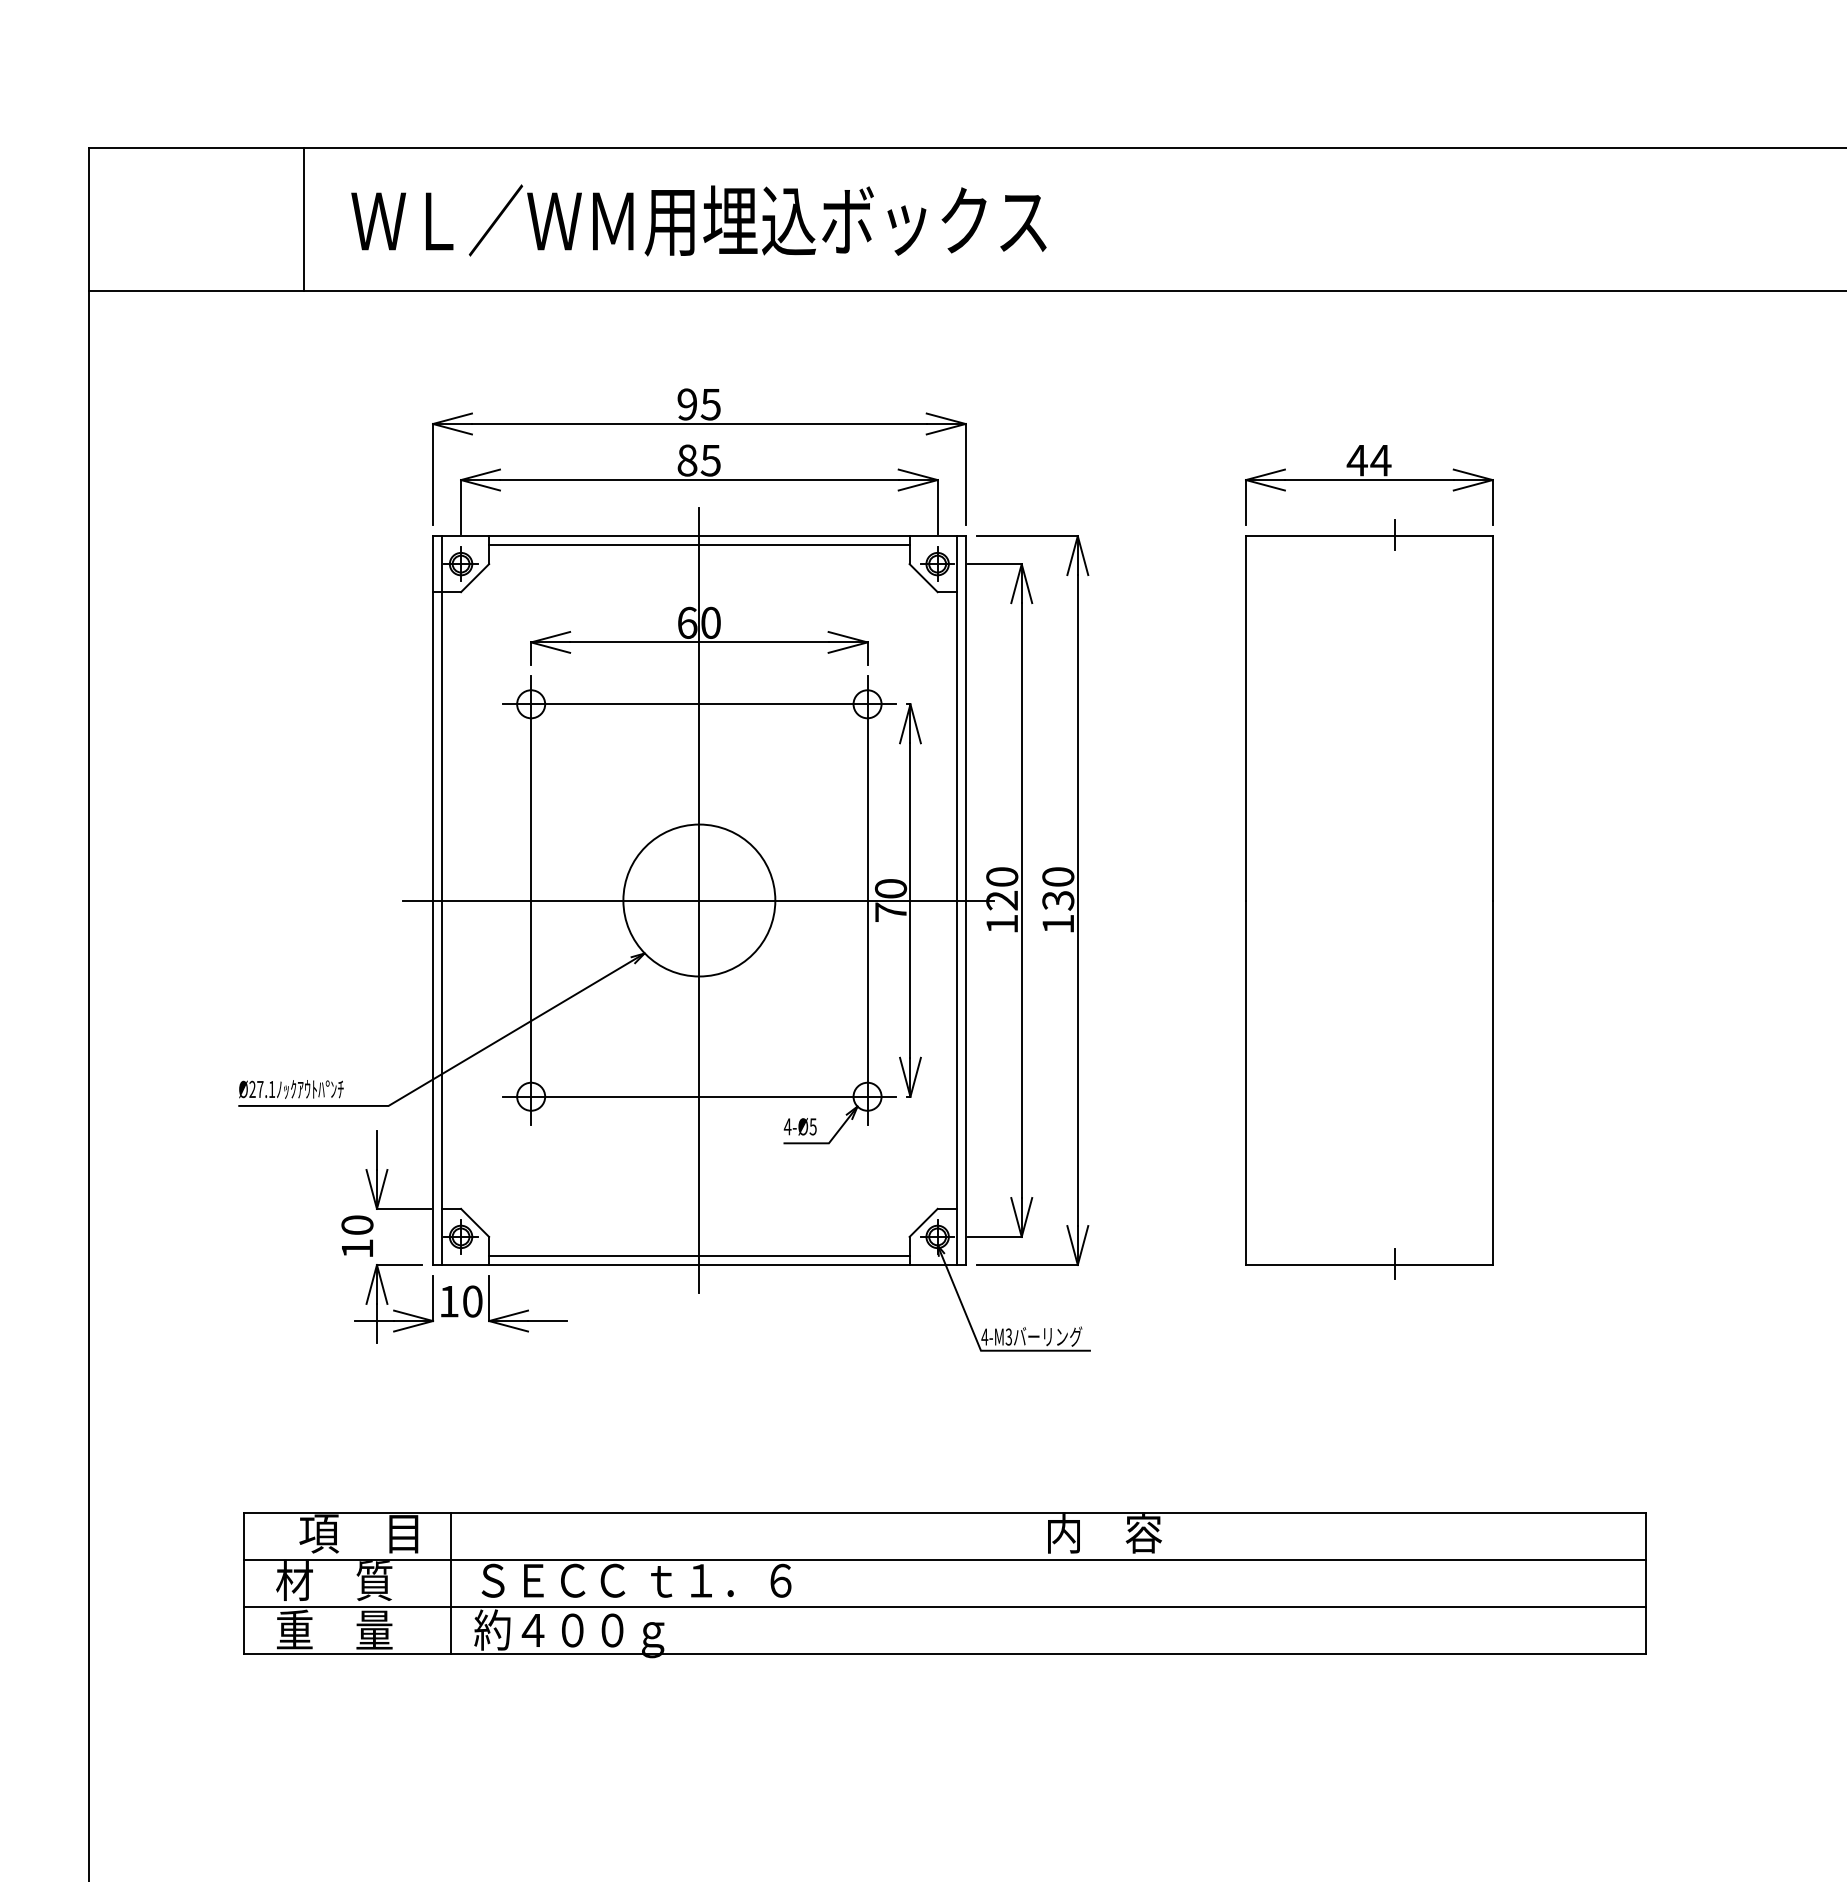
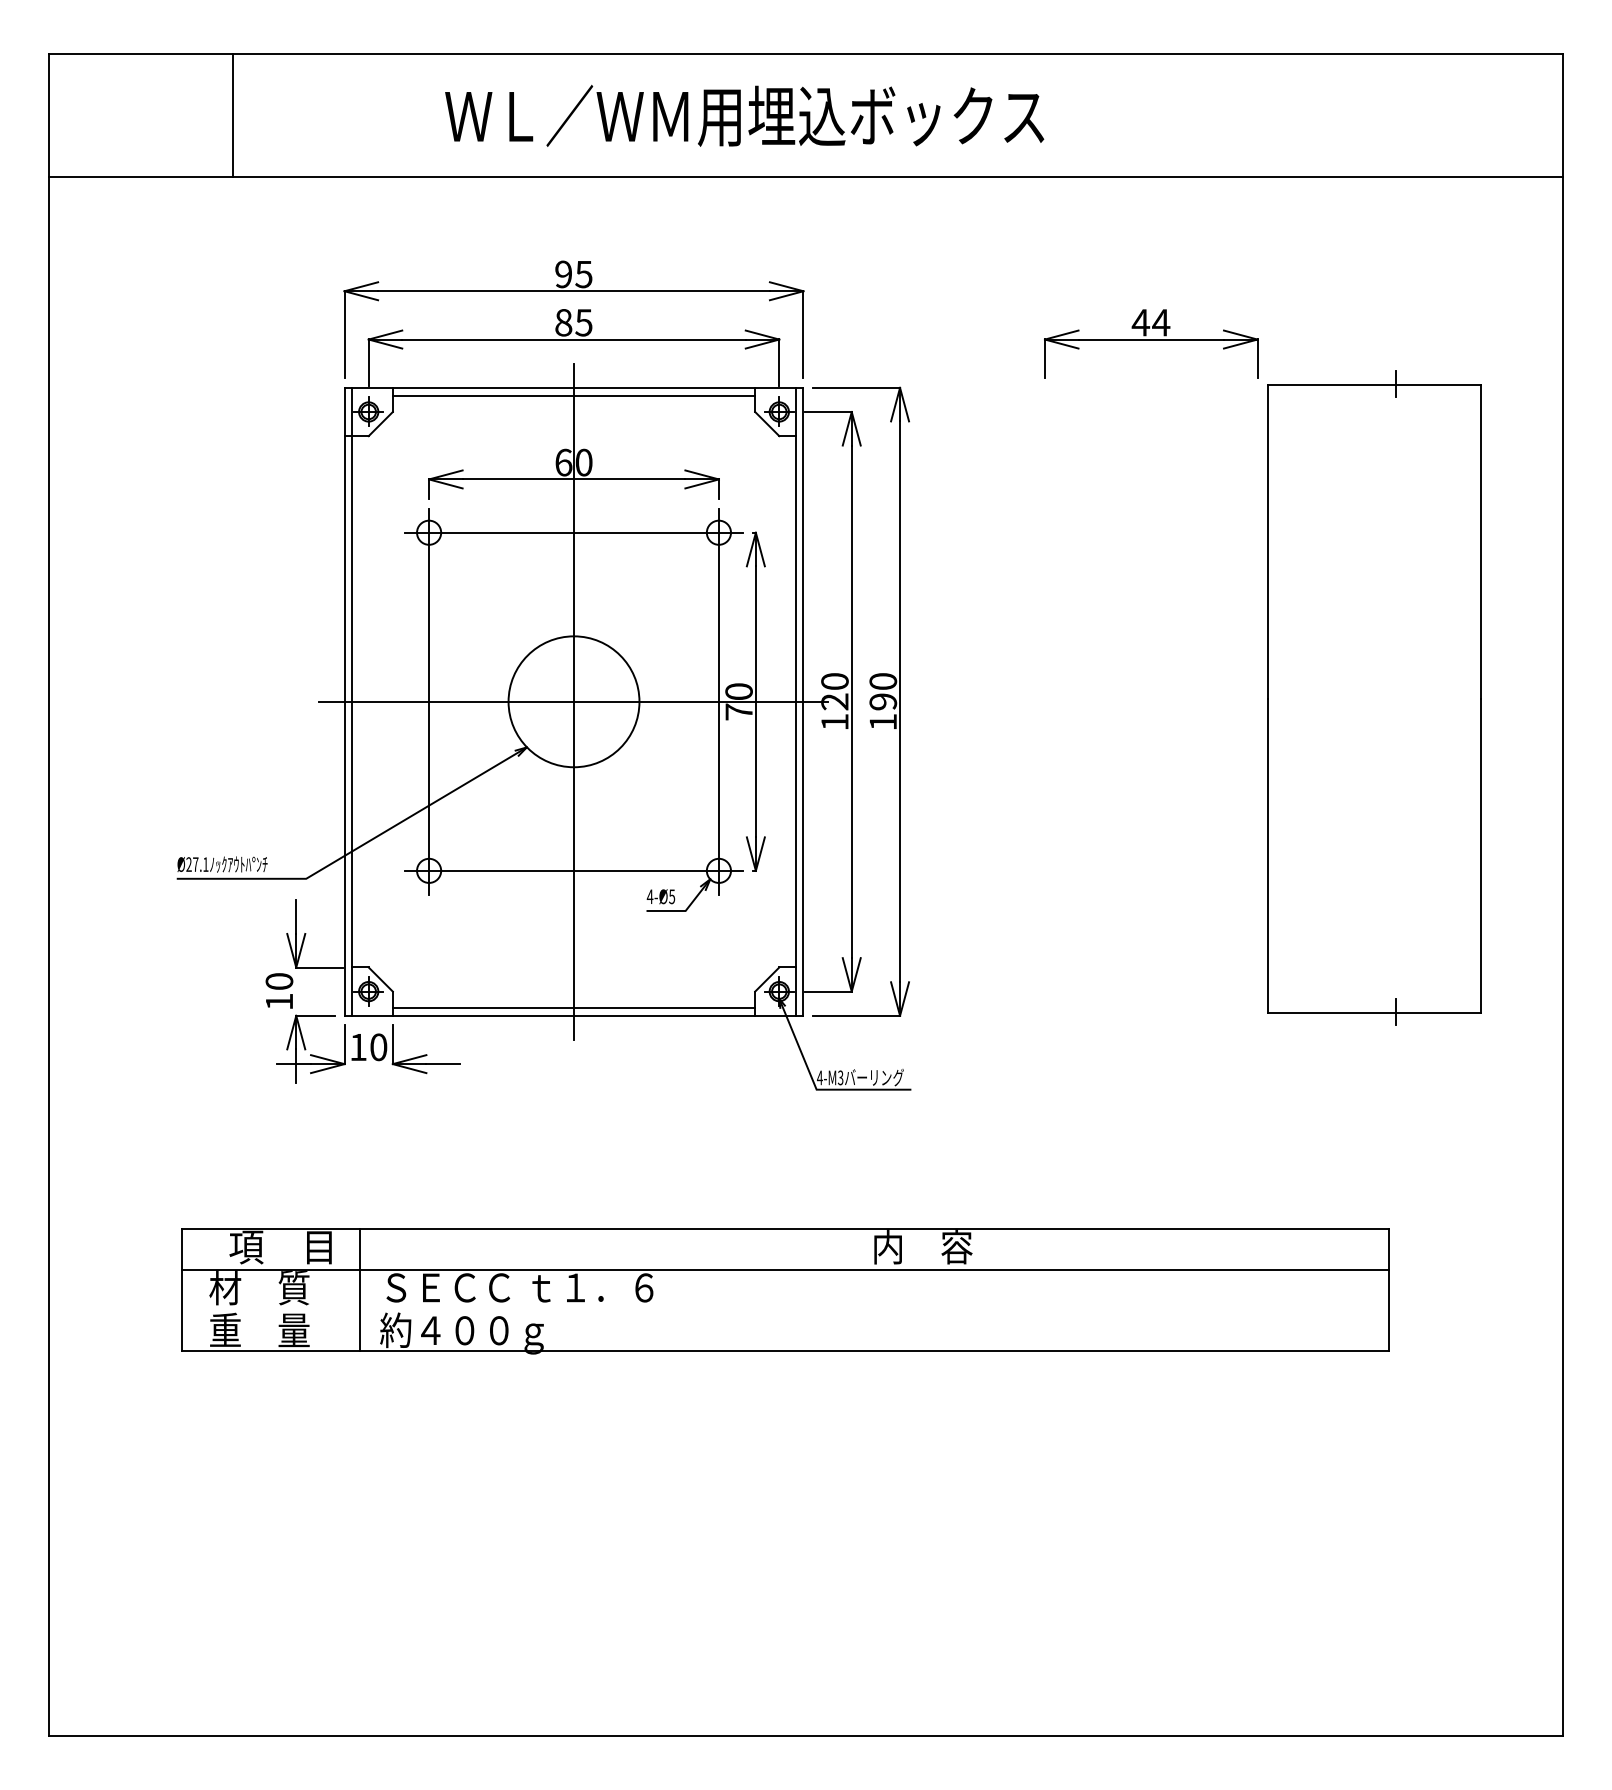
text: (698, 219) -> (744, 115), moved
part: (1369, 899) -> (1374, 697), moved
text: (1058, 900) -> (883, 701), 130 -> 190
line: (944, 1607) -> (785, 1310), removed

